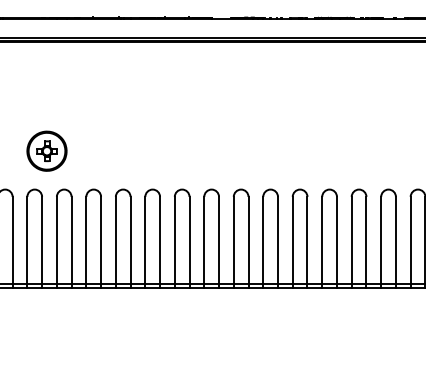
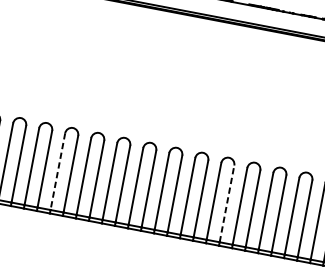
part: (46, 150) -> (63, 90), removed
line: (248, 239) -> (227, 203), solid -> dashed
line: (56, 240) -> (57, 171), solid -> dashed

